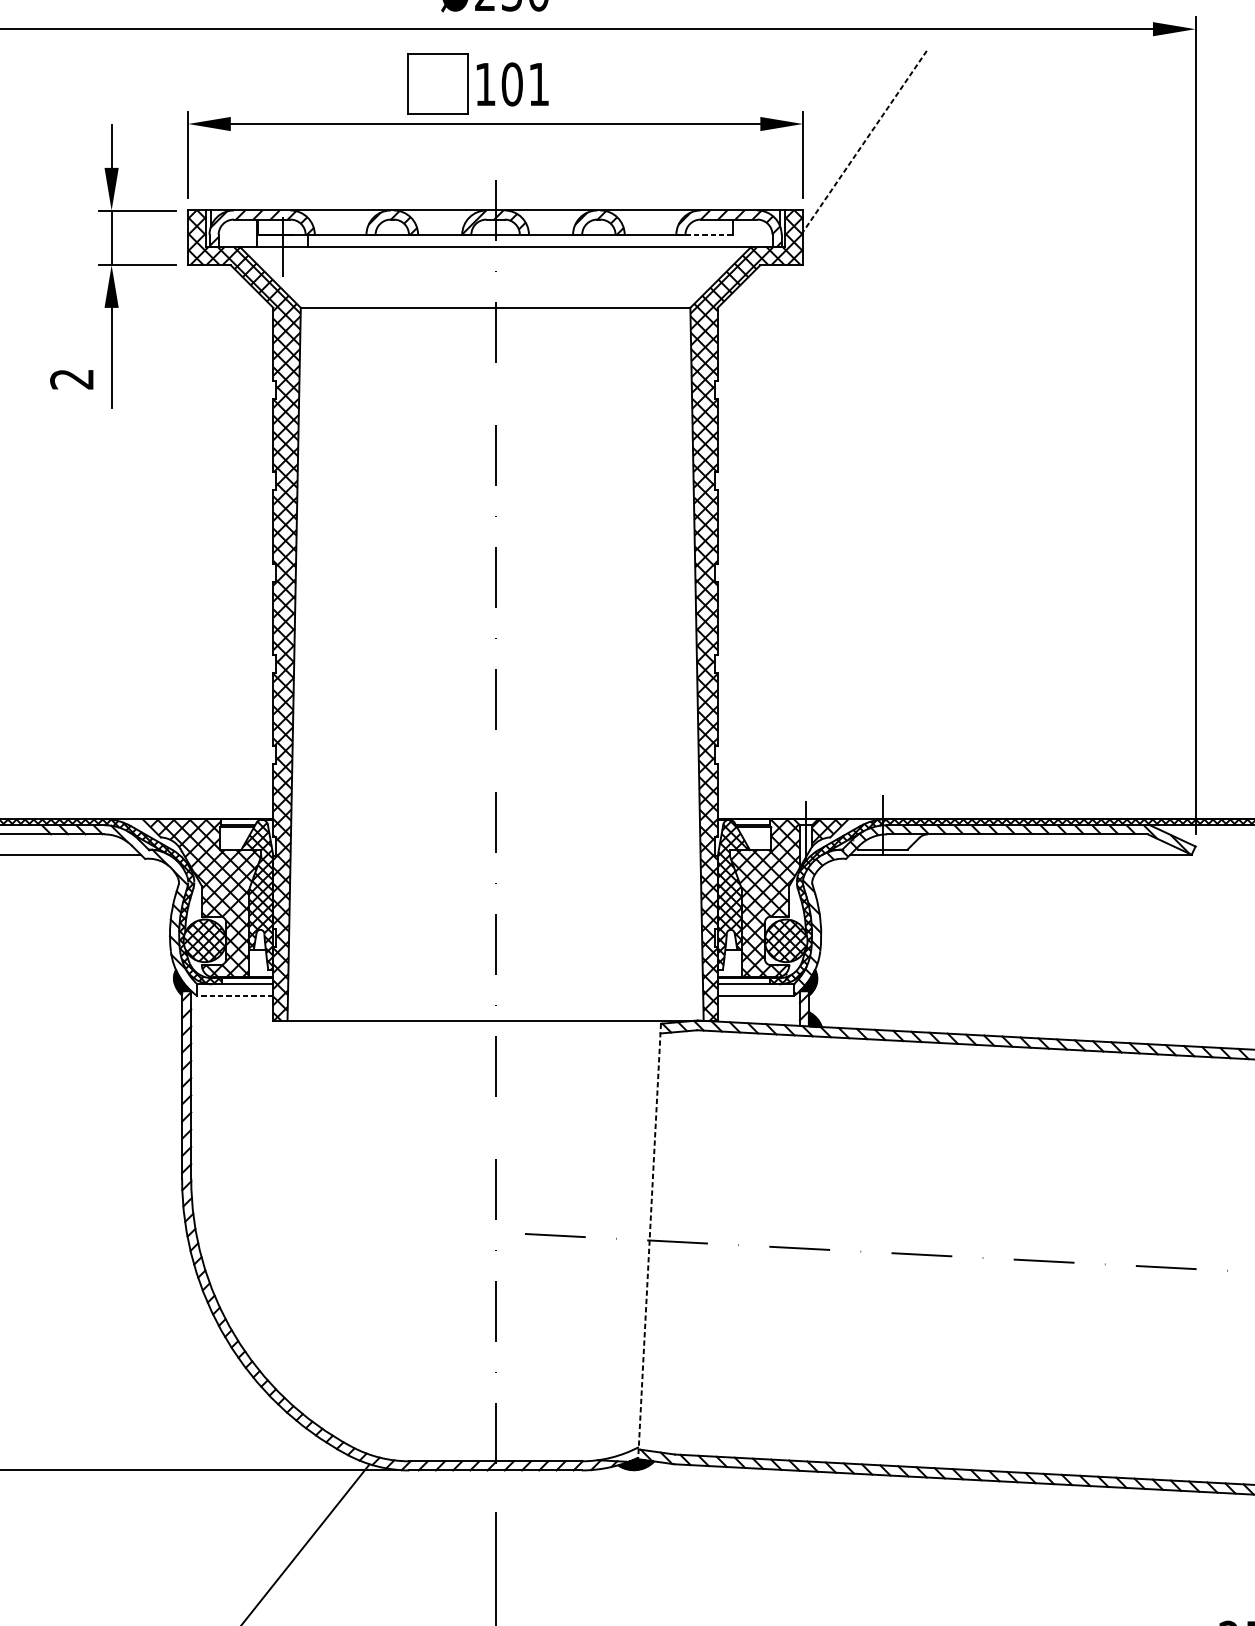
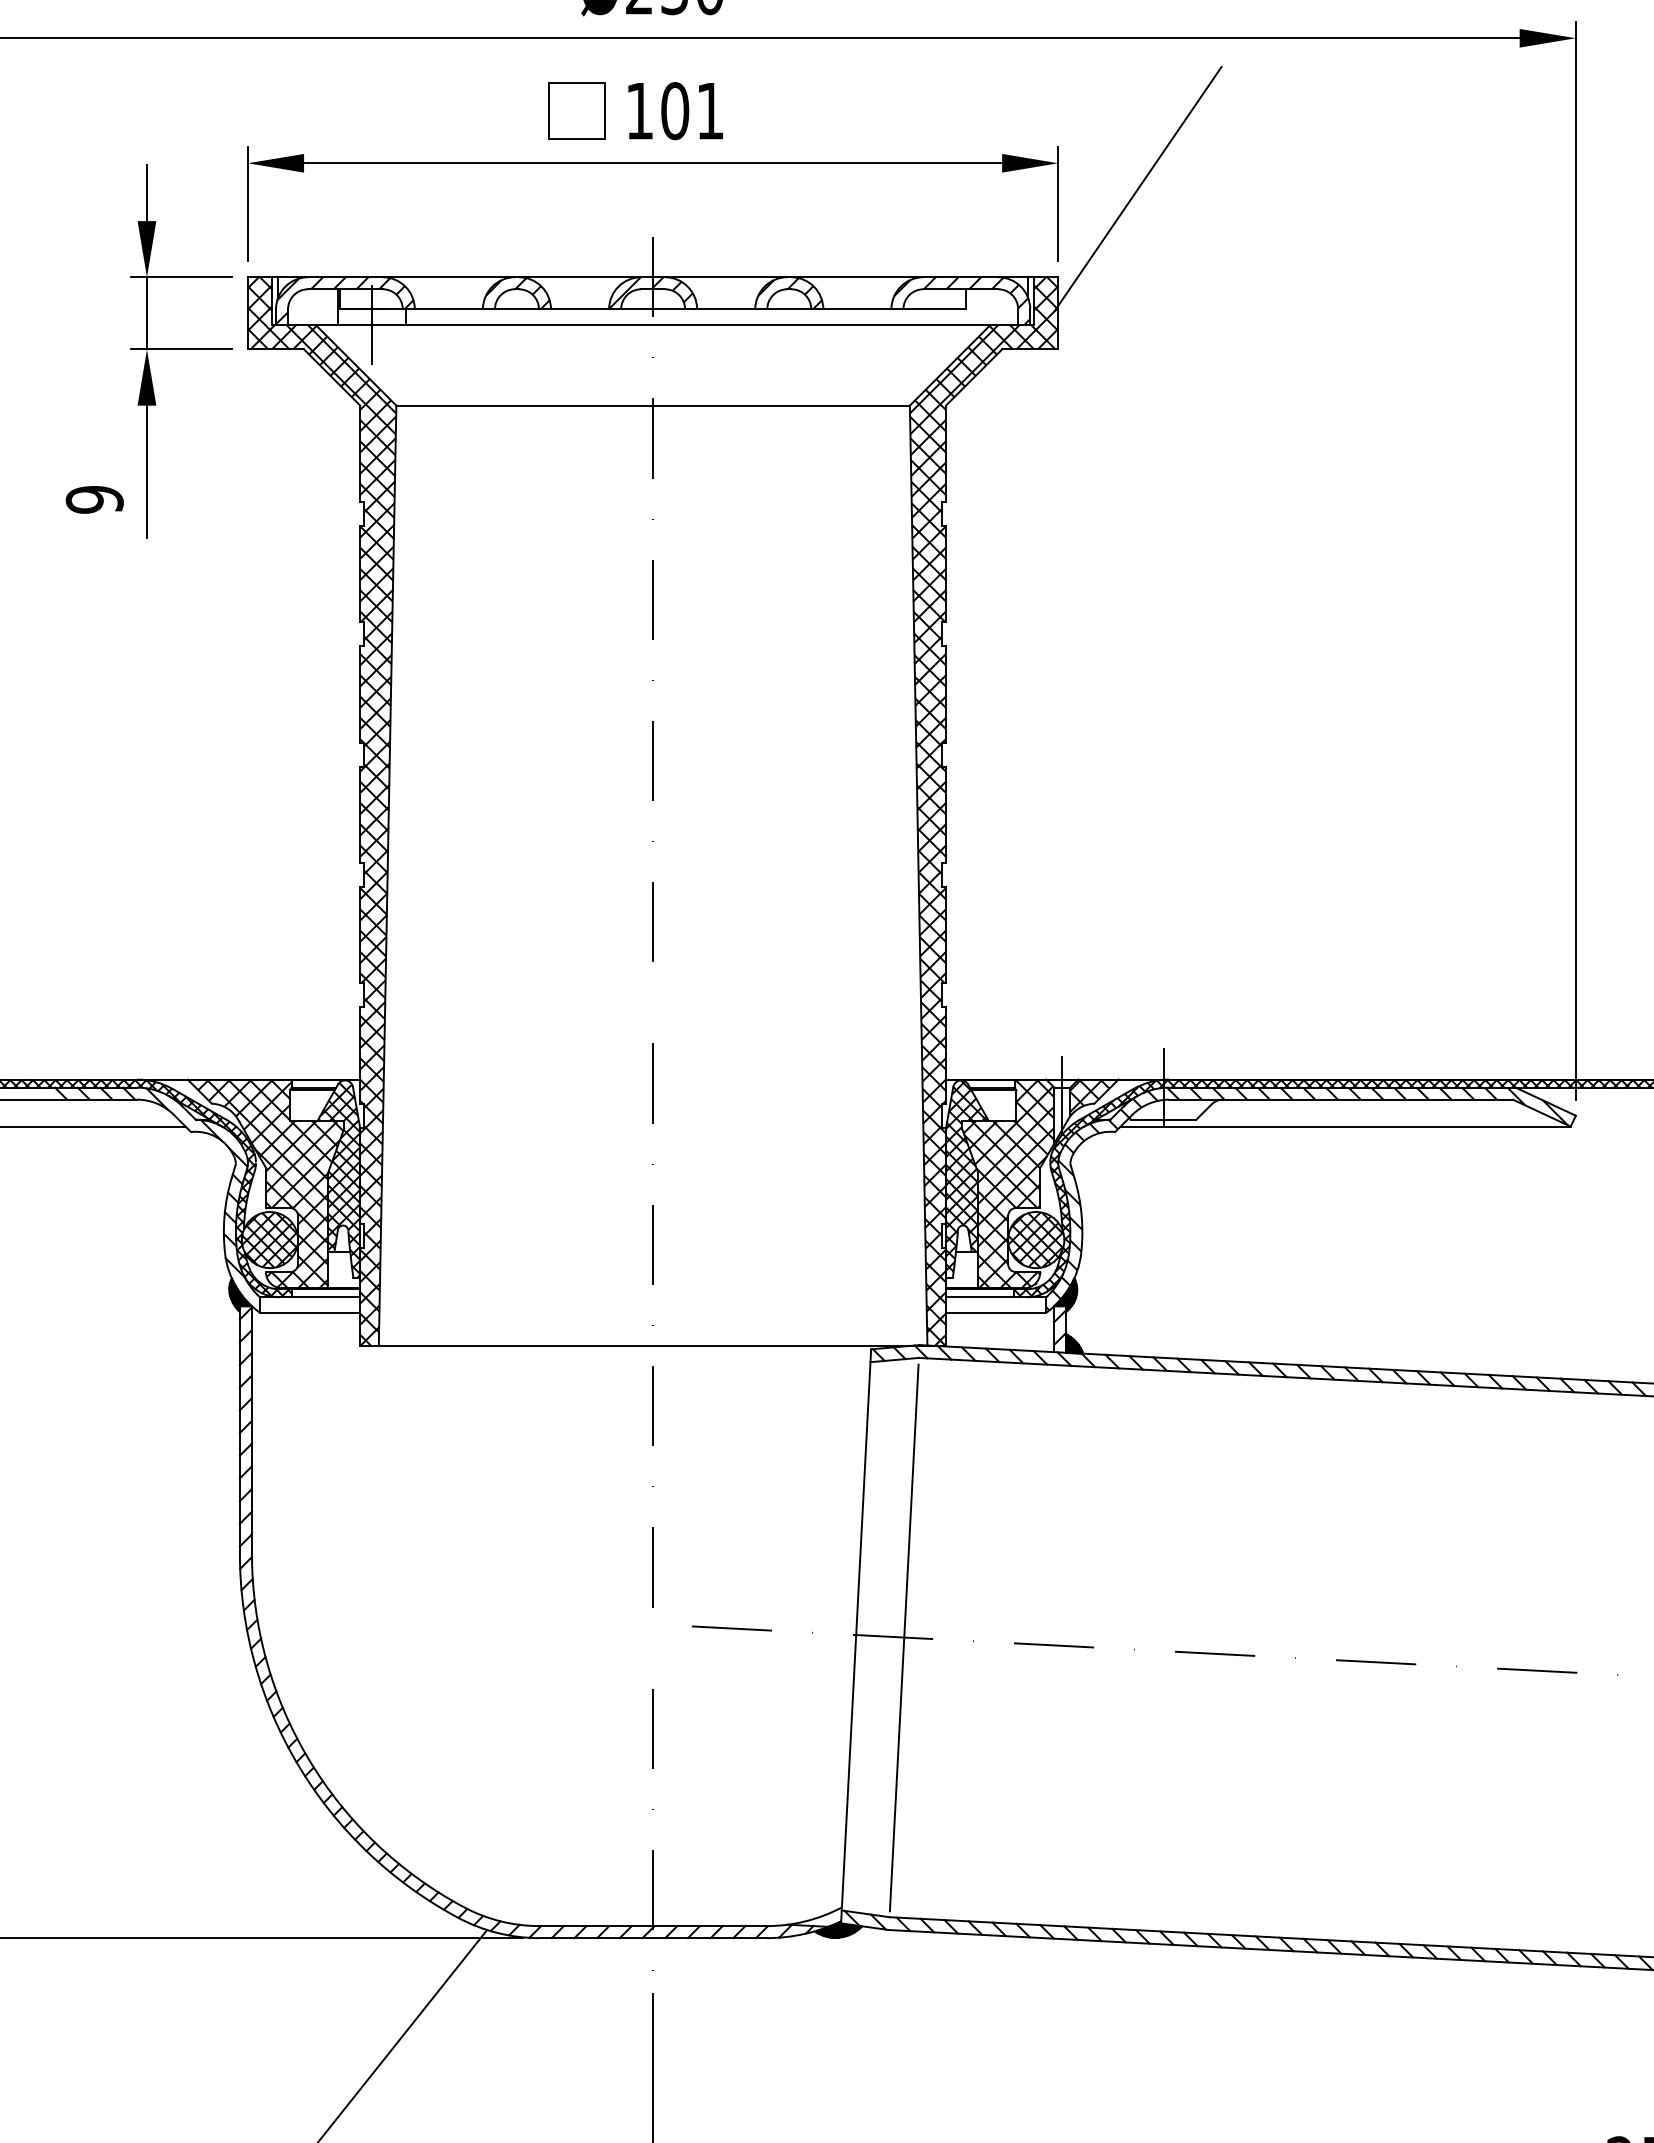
part: (437, 83) -> (576, 110), size x0.71
line: (863, 143) -> (1138, 188), dashed -> solid
line: (709, 234) -> (935, 309), dashed -> solid
text: (71, 379) -> (94, 499), 2 -> 9
line: (234, 995) -> (309, 1312), dashed -> solid
line: (649, 1241) -> (856, 1636), dashed -> solid
line: (685, 1242) -> (903, 1637), added

